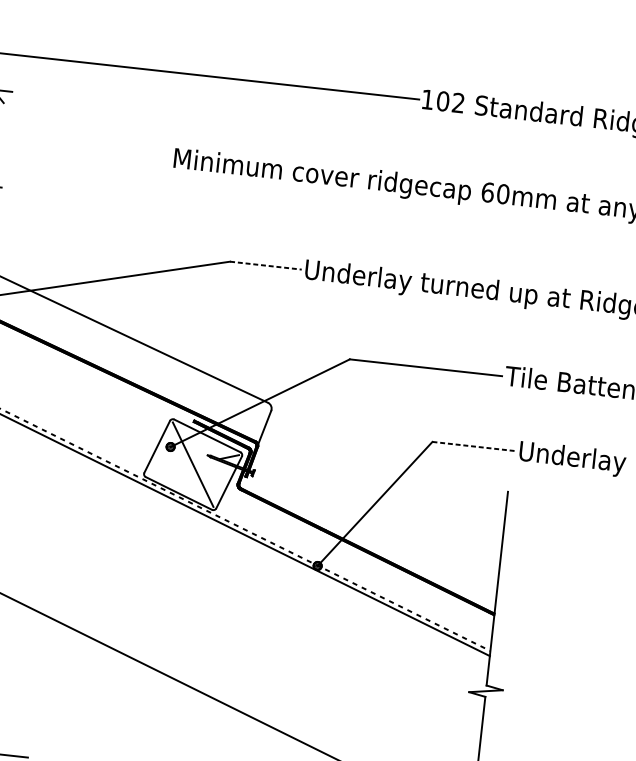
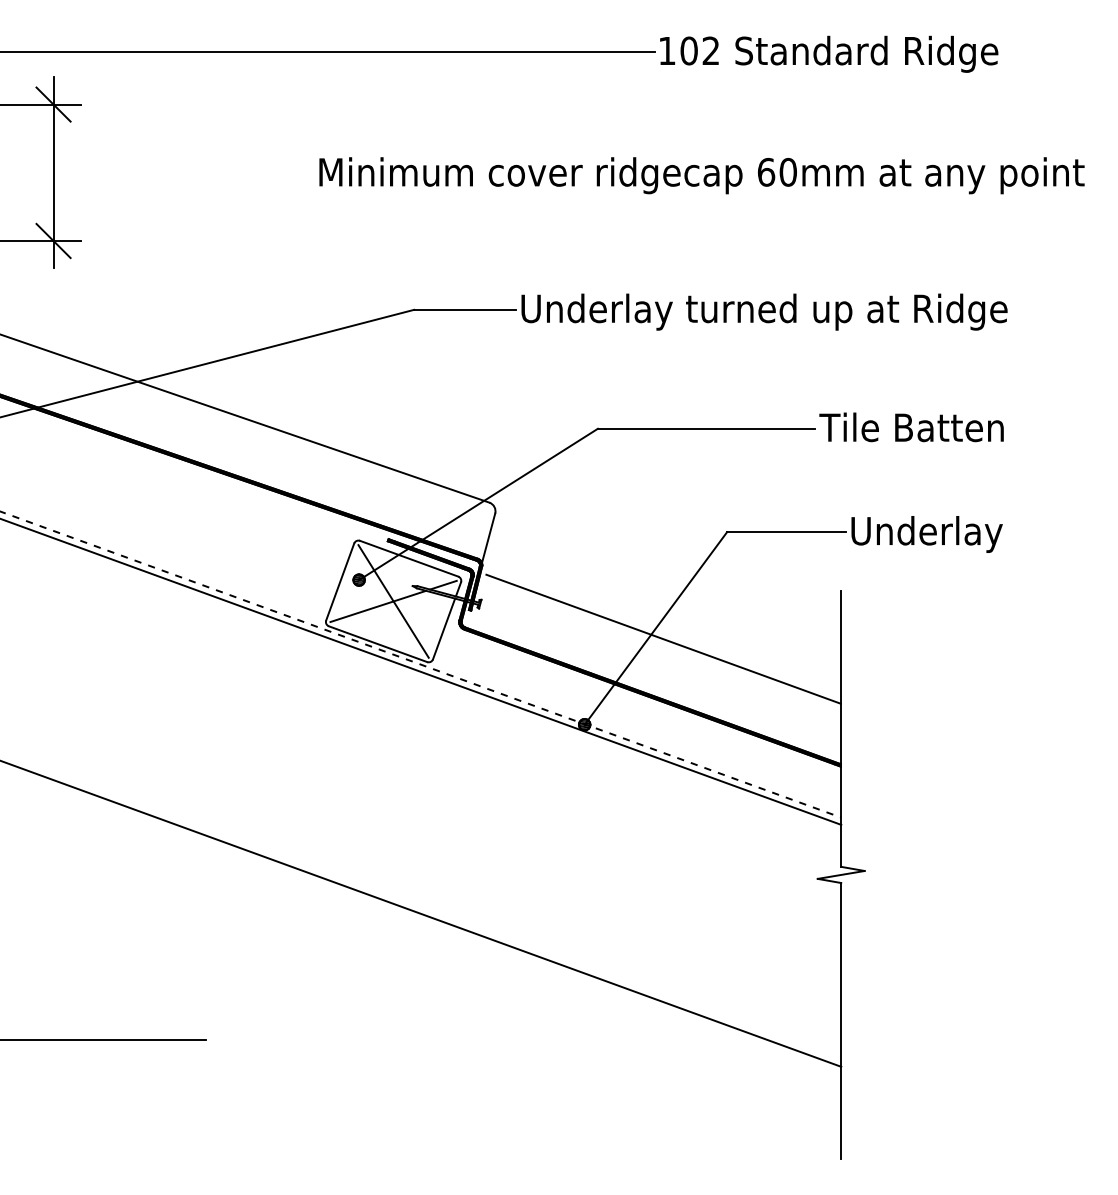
line: (266, 265) -> (465, 309), dashed -> solid
line: (474, 446) -> (786, 532), dashed -> solid
line: (182, 467) -> (378, 606), added
line: (379, 511) -> (663, 638), added

